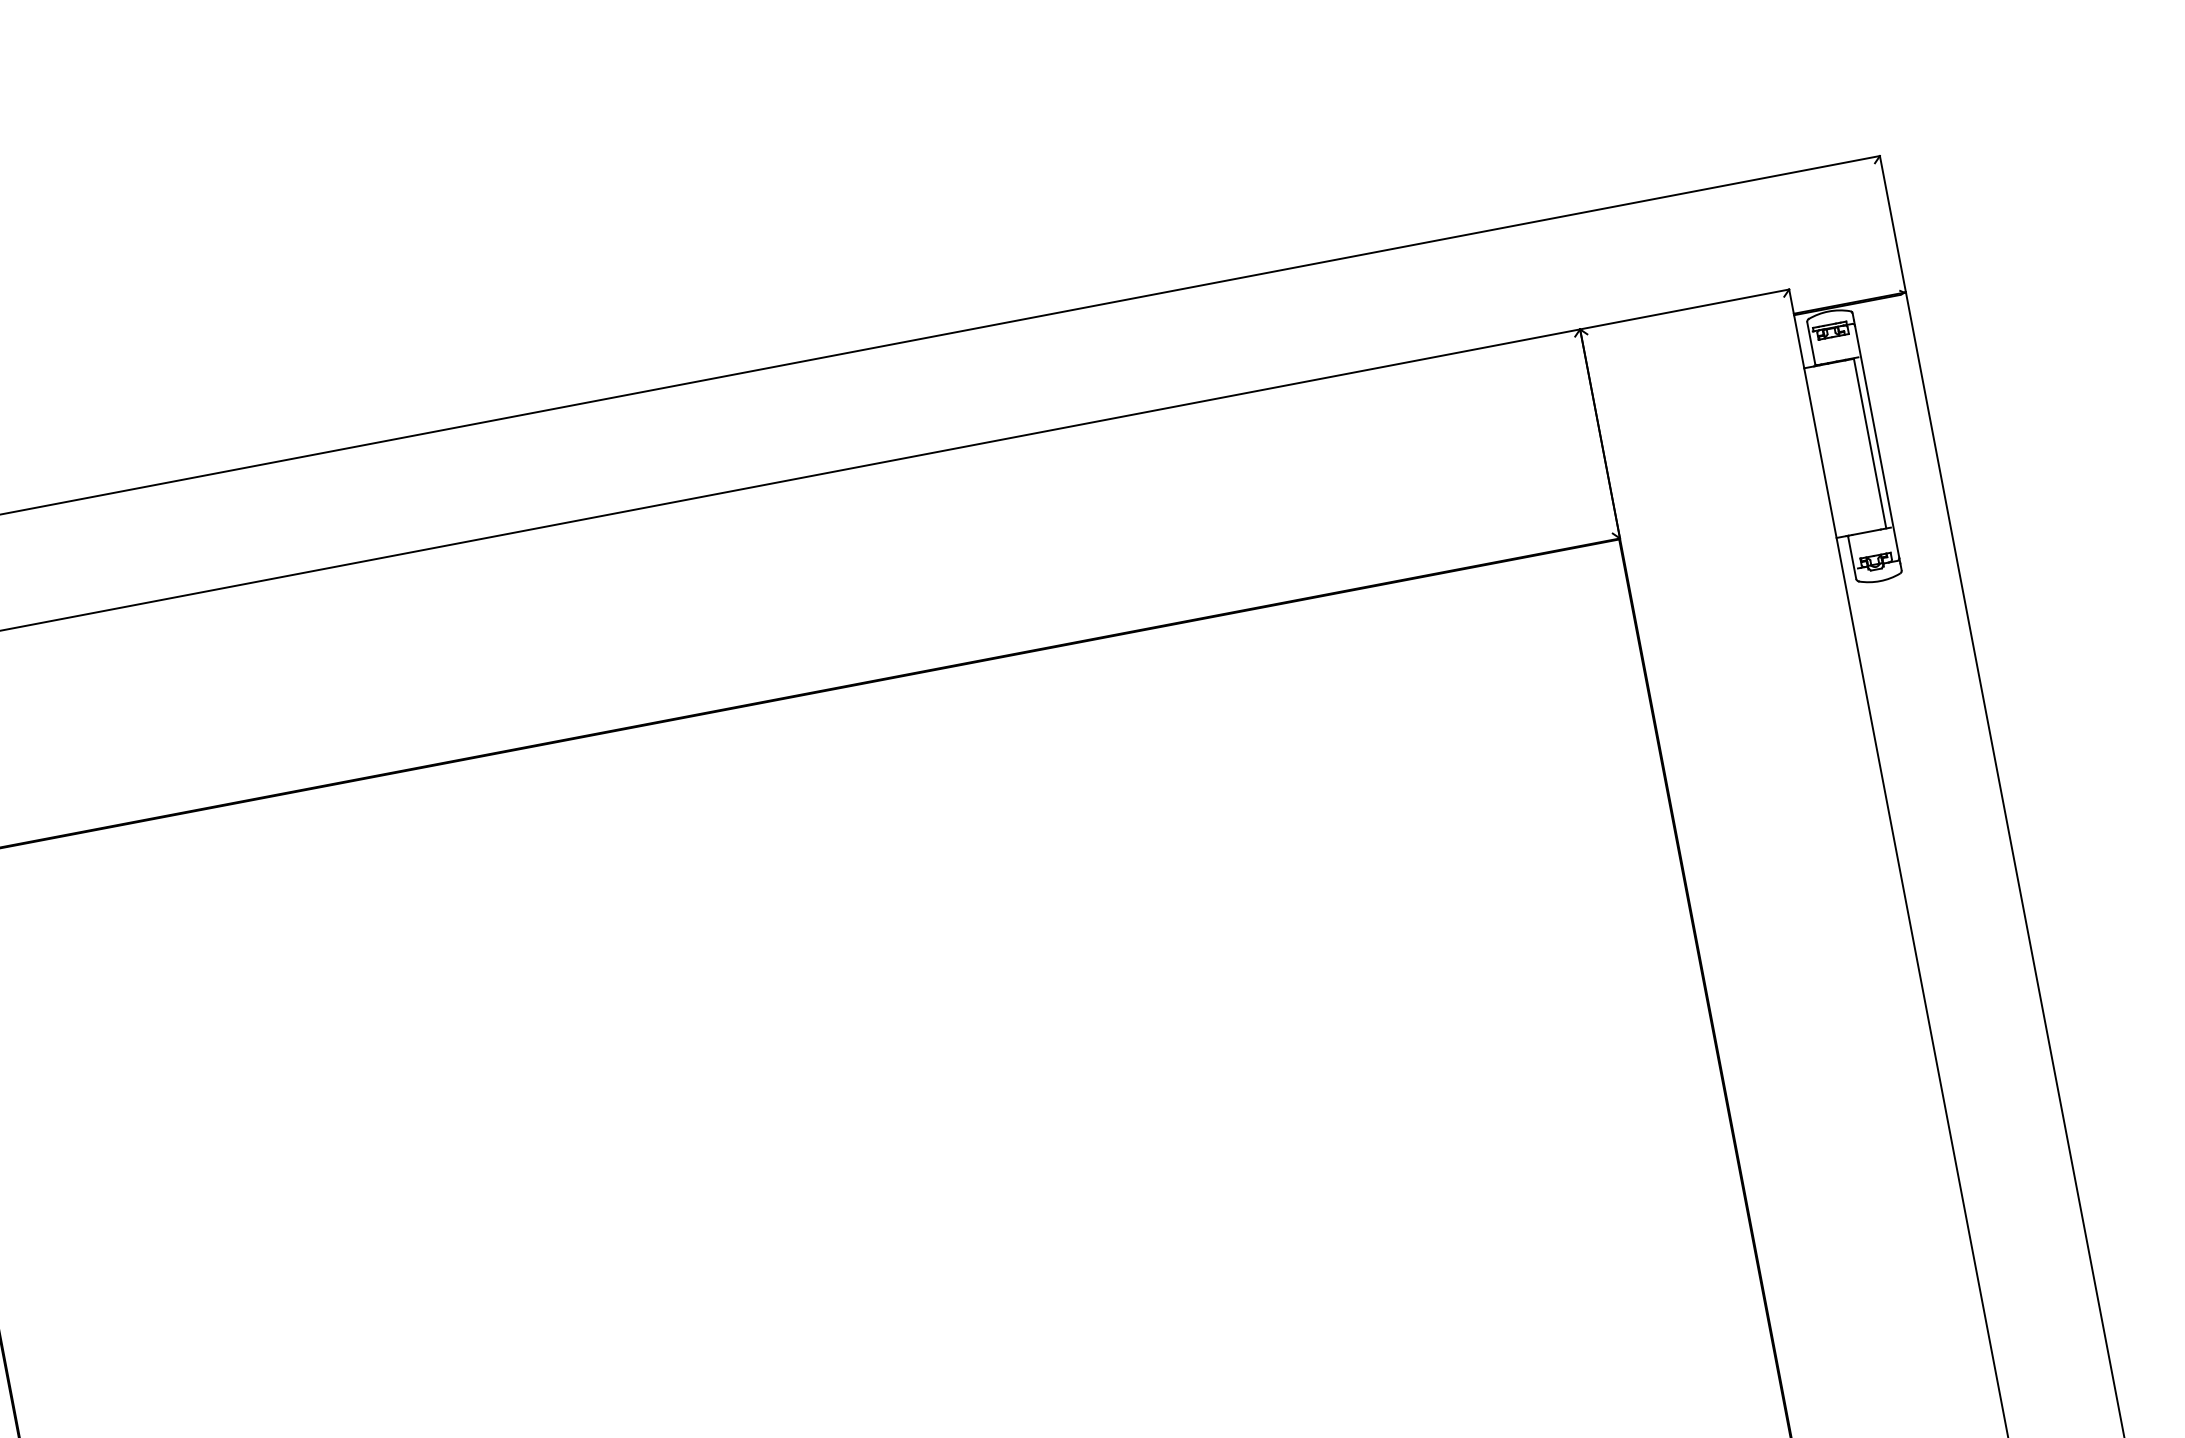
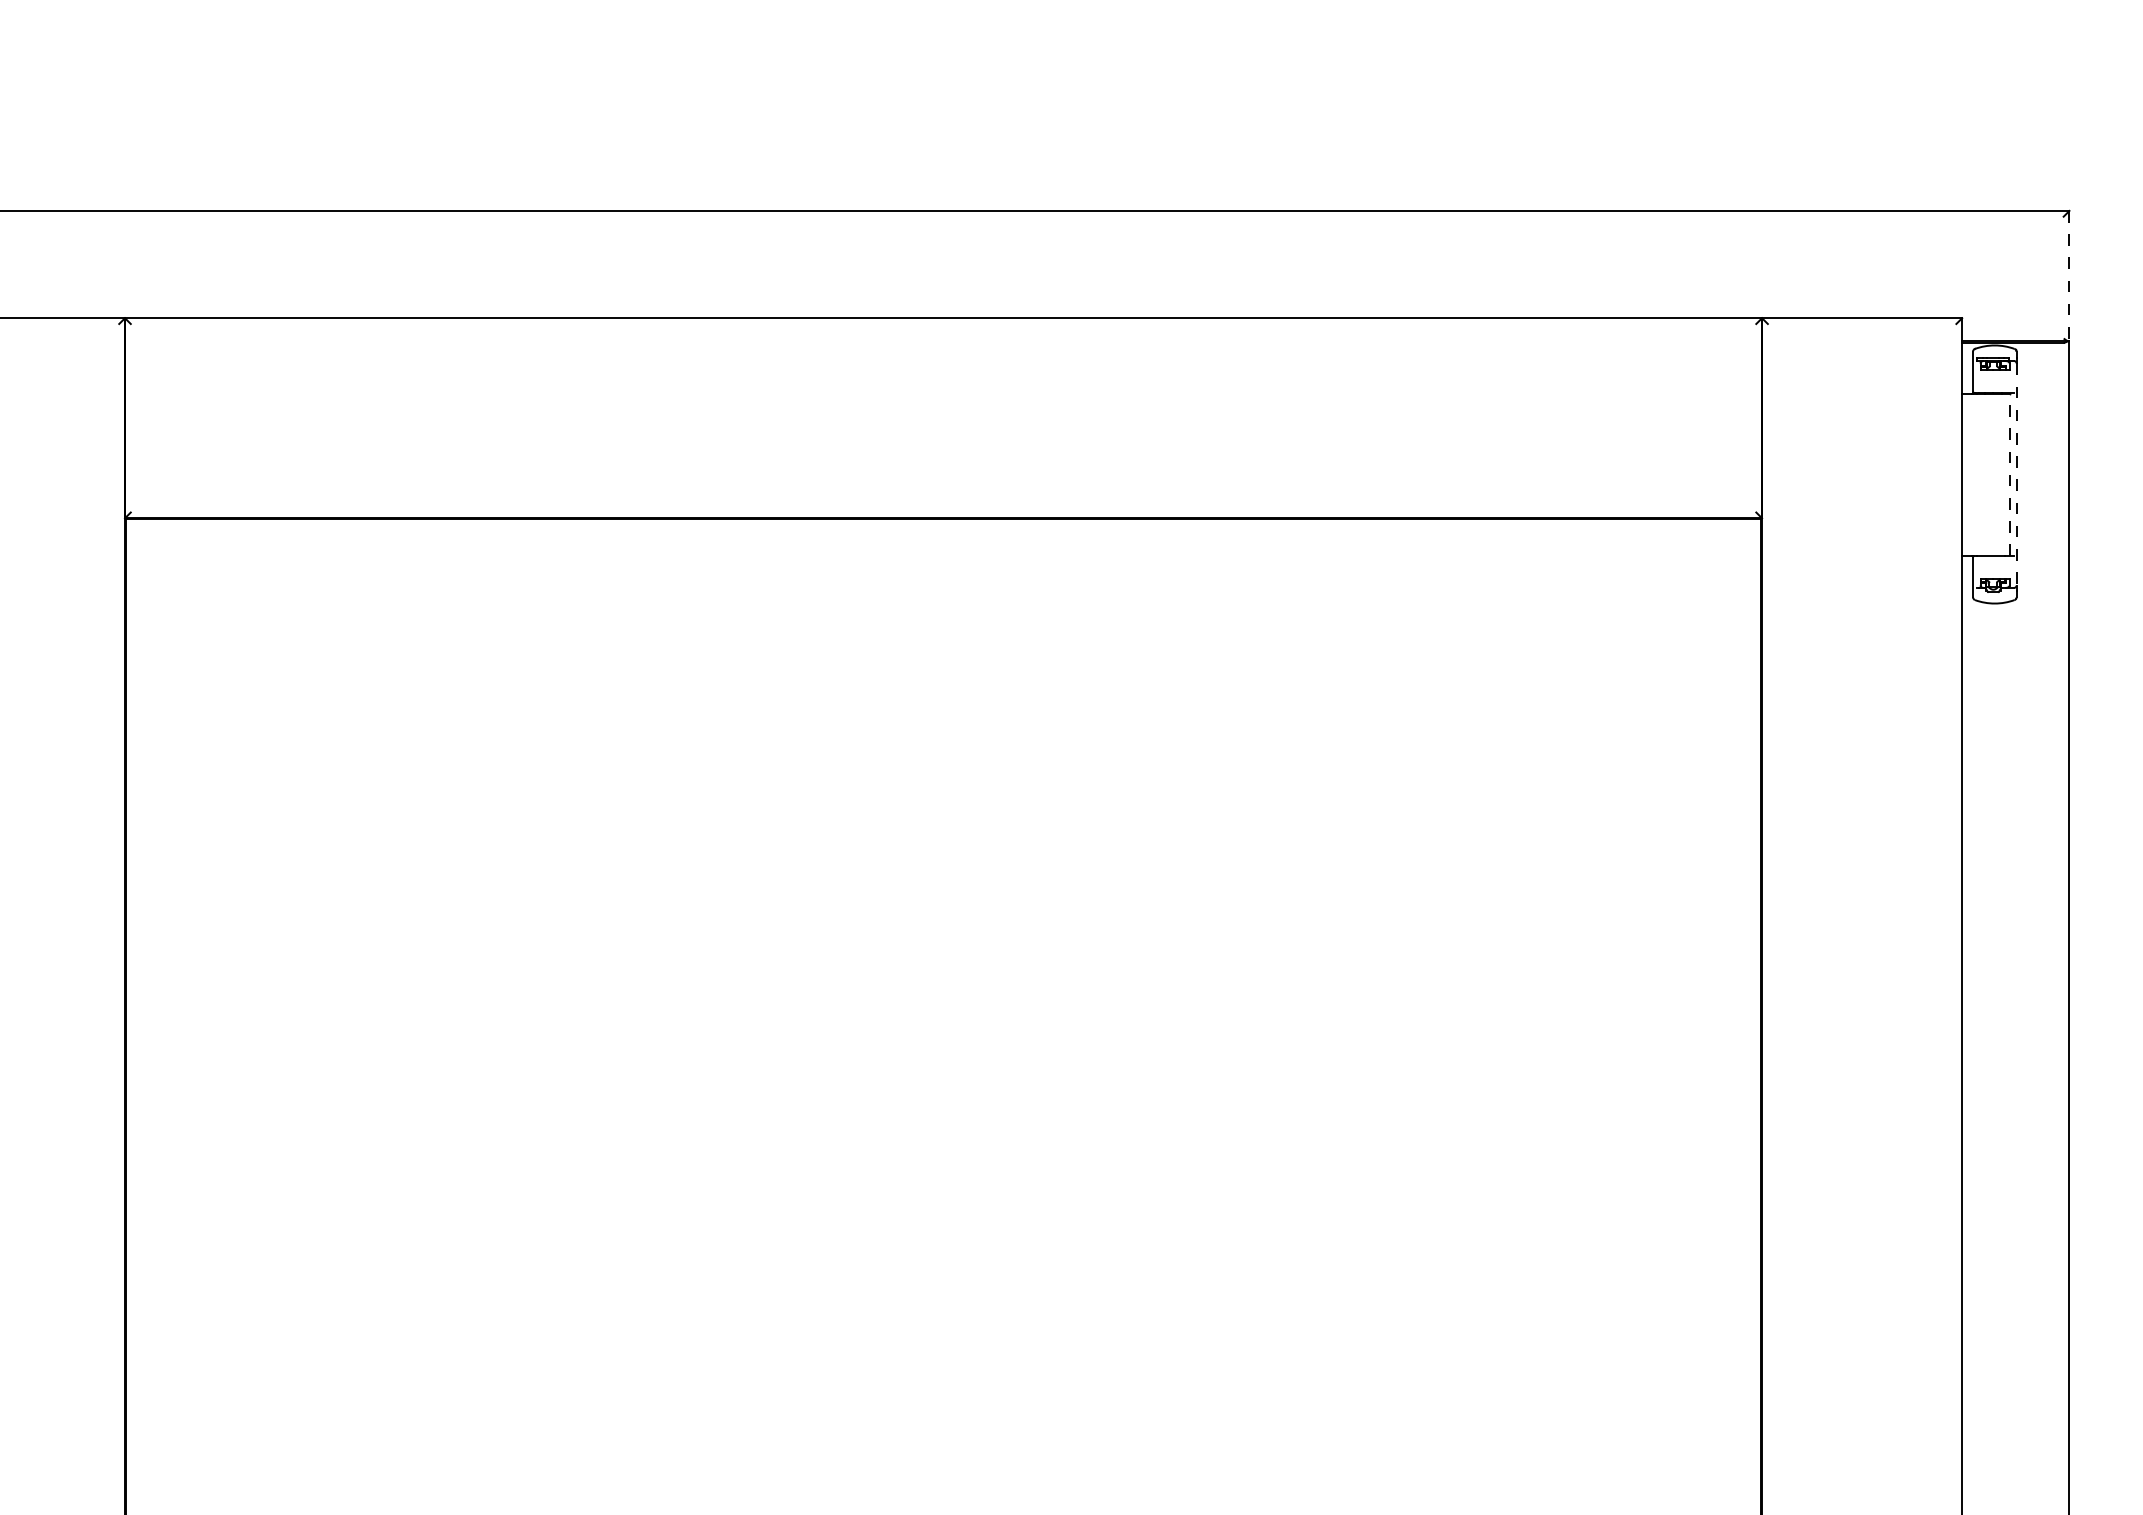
line: (1893, 224) -> (2069, 276), solid -> dashed
line: (1869, 443) -> (2009, 474), solid -> dashed
line: (1877, 443) -> (2016, 475), solid -> dashed

